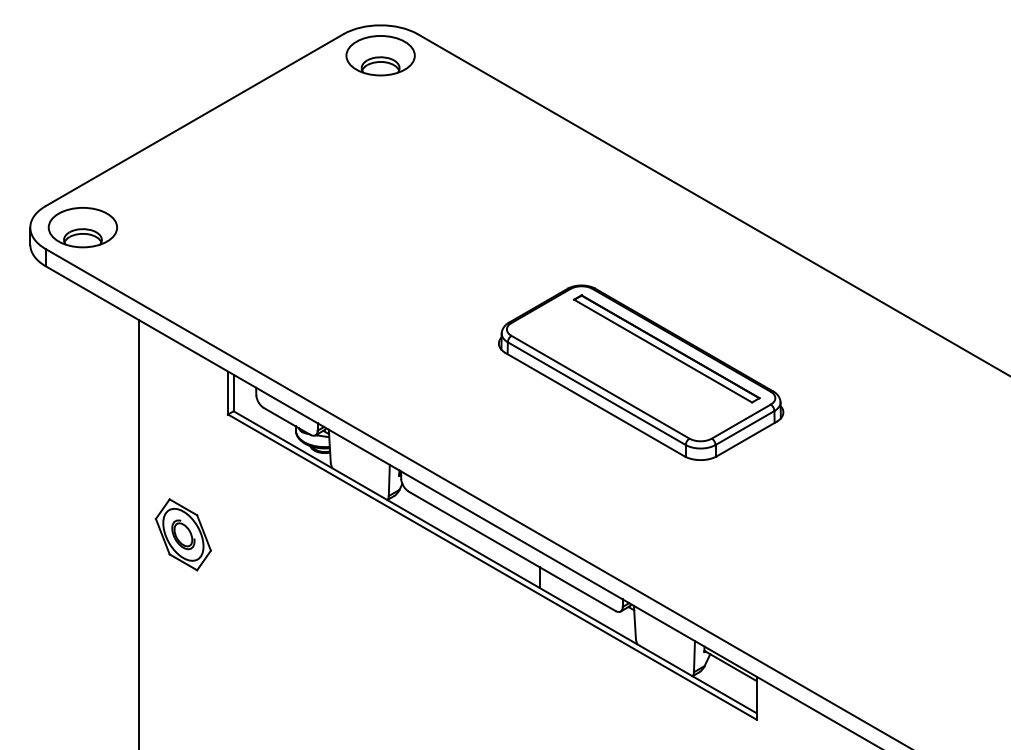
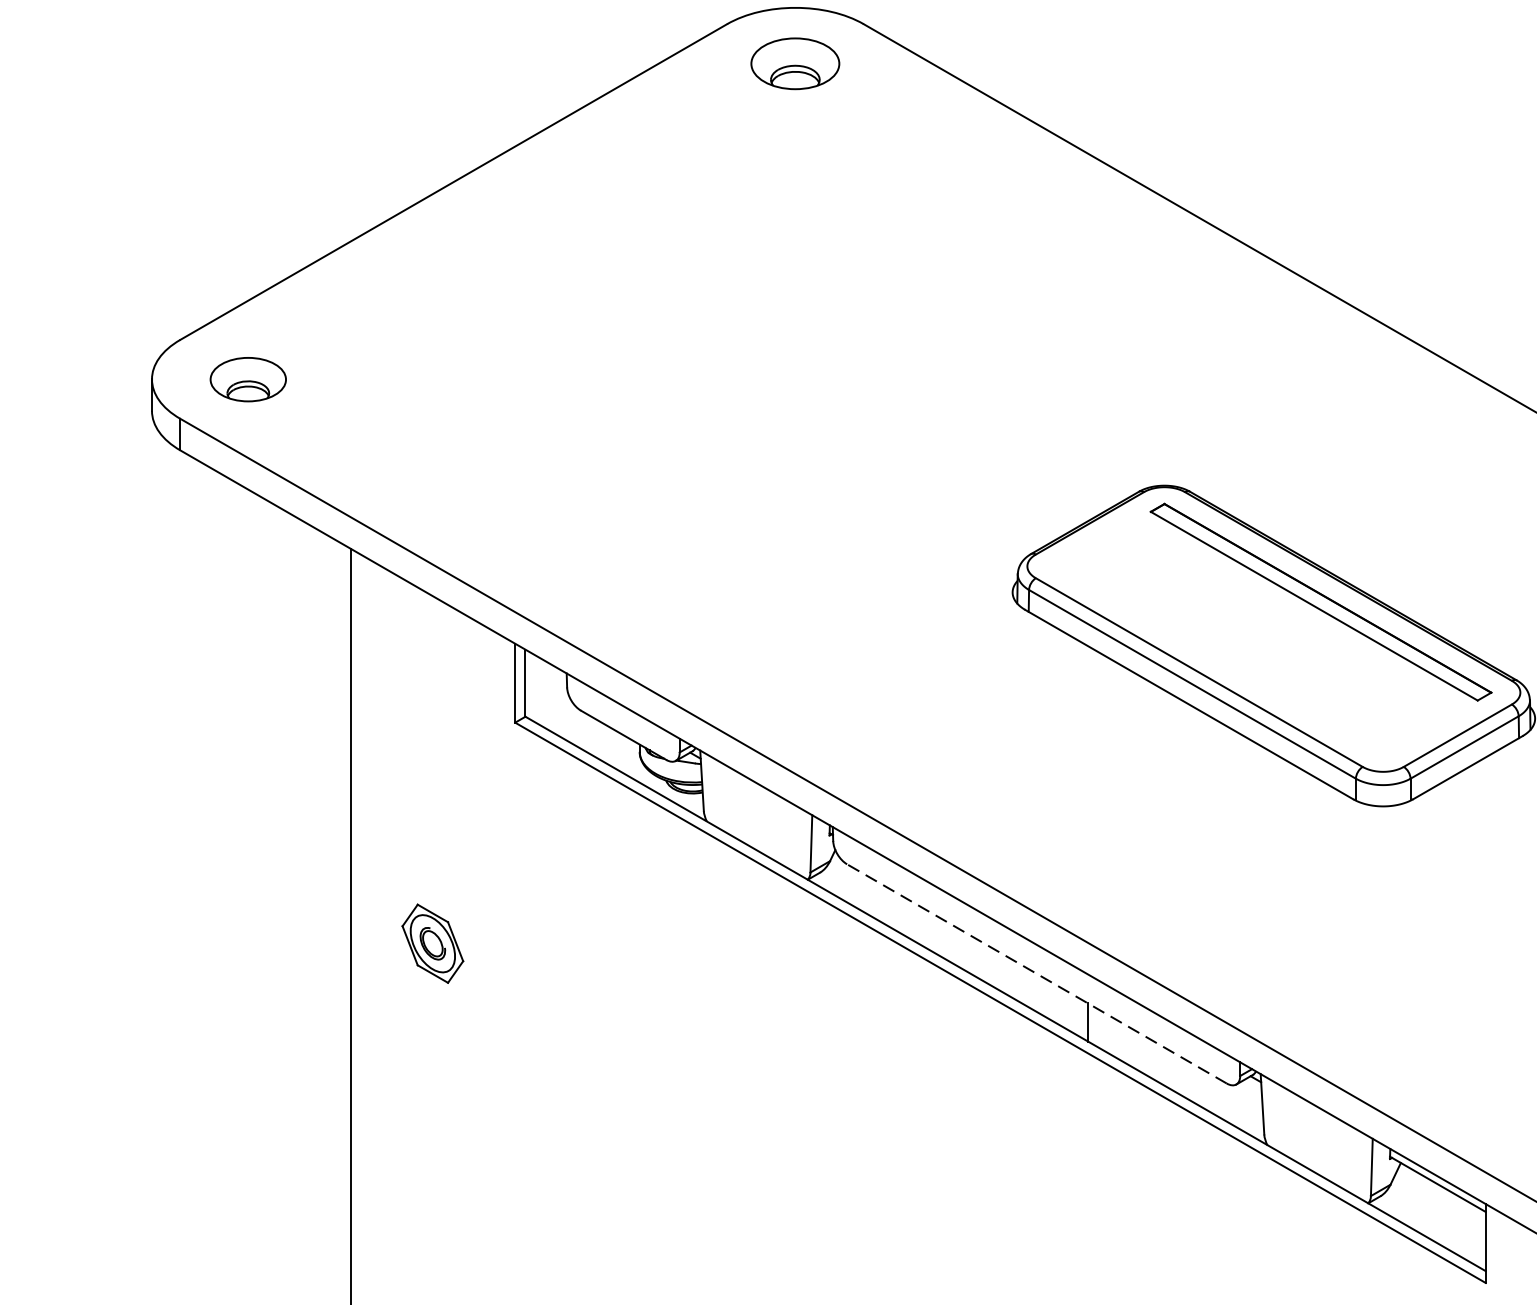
part: (380, 55) -> (795, 63), size x0.7
part: (82, 227) -> (247, 379), size x0.6
part: (182, 534) -> (431, 943), size x0.6
line: (511, 551) -> (1035, 974), solid -> dashed

